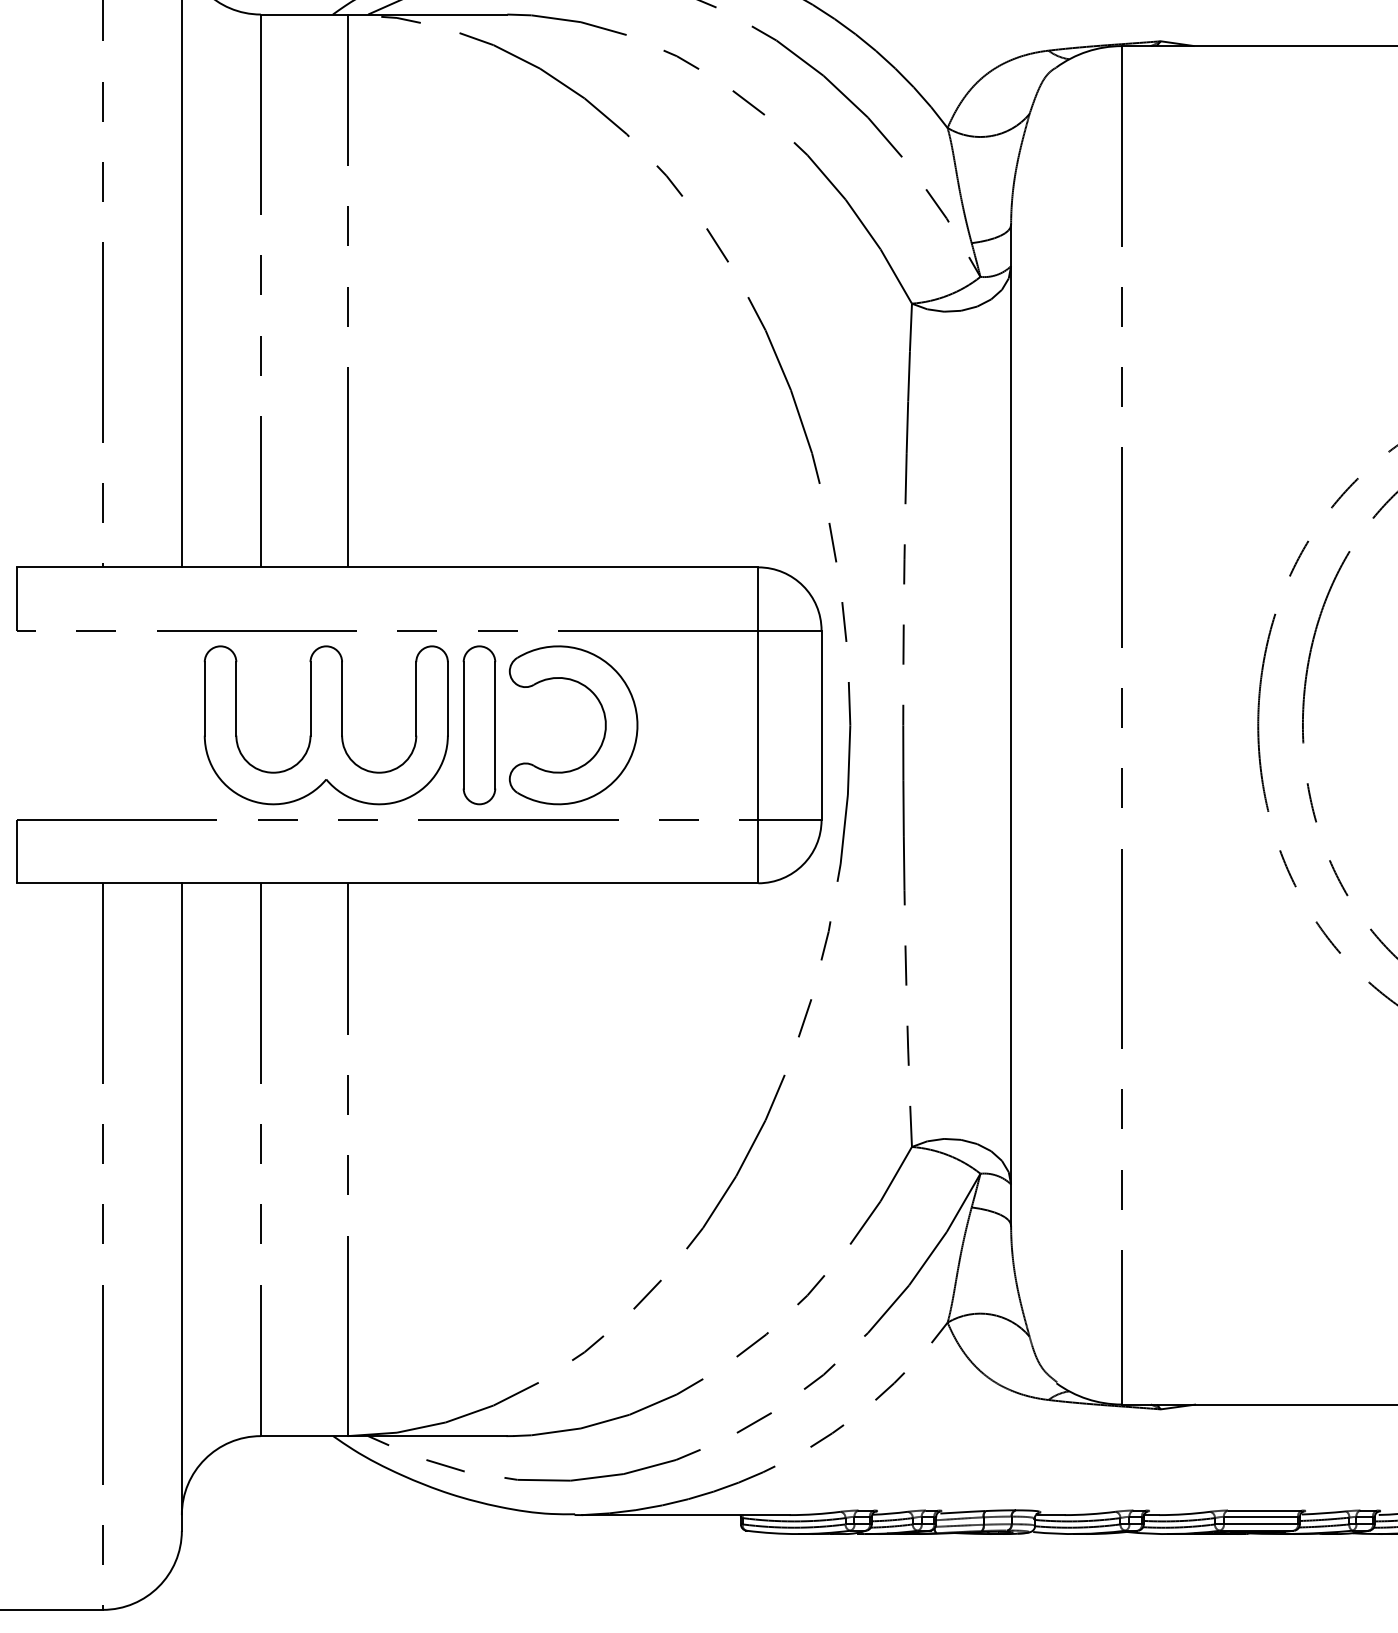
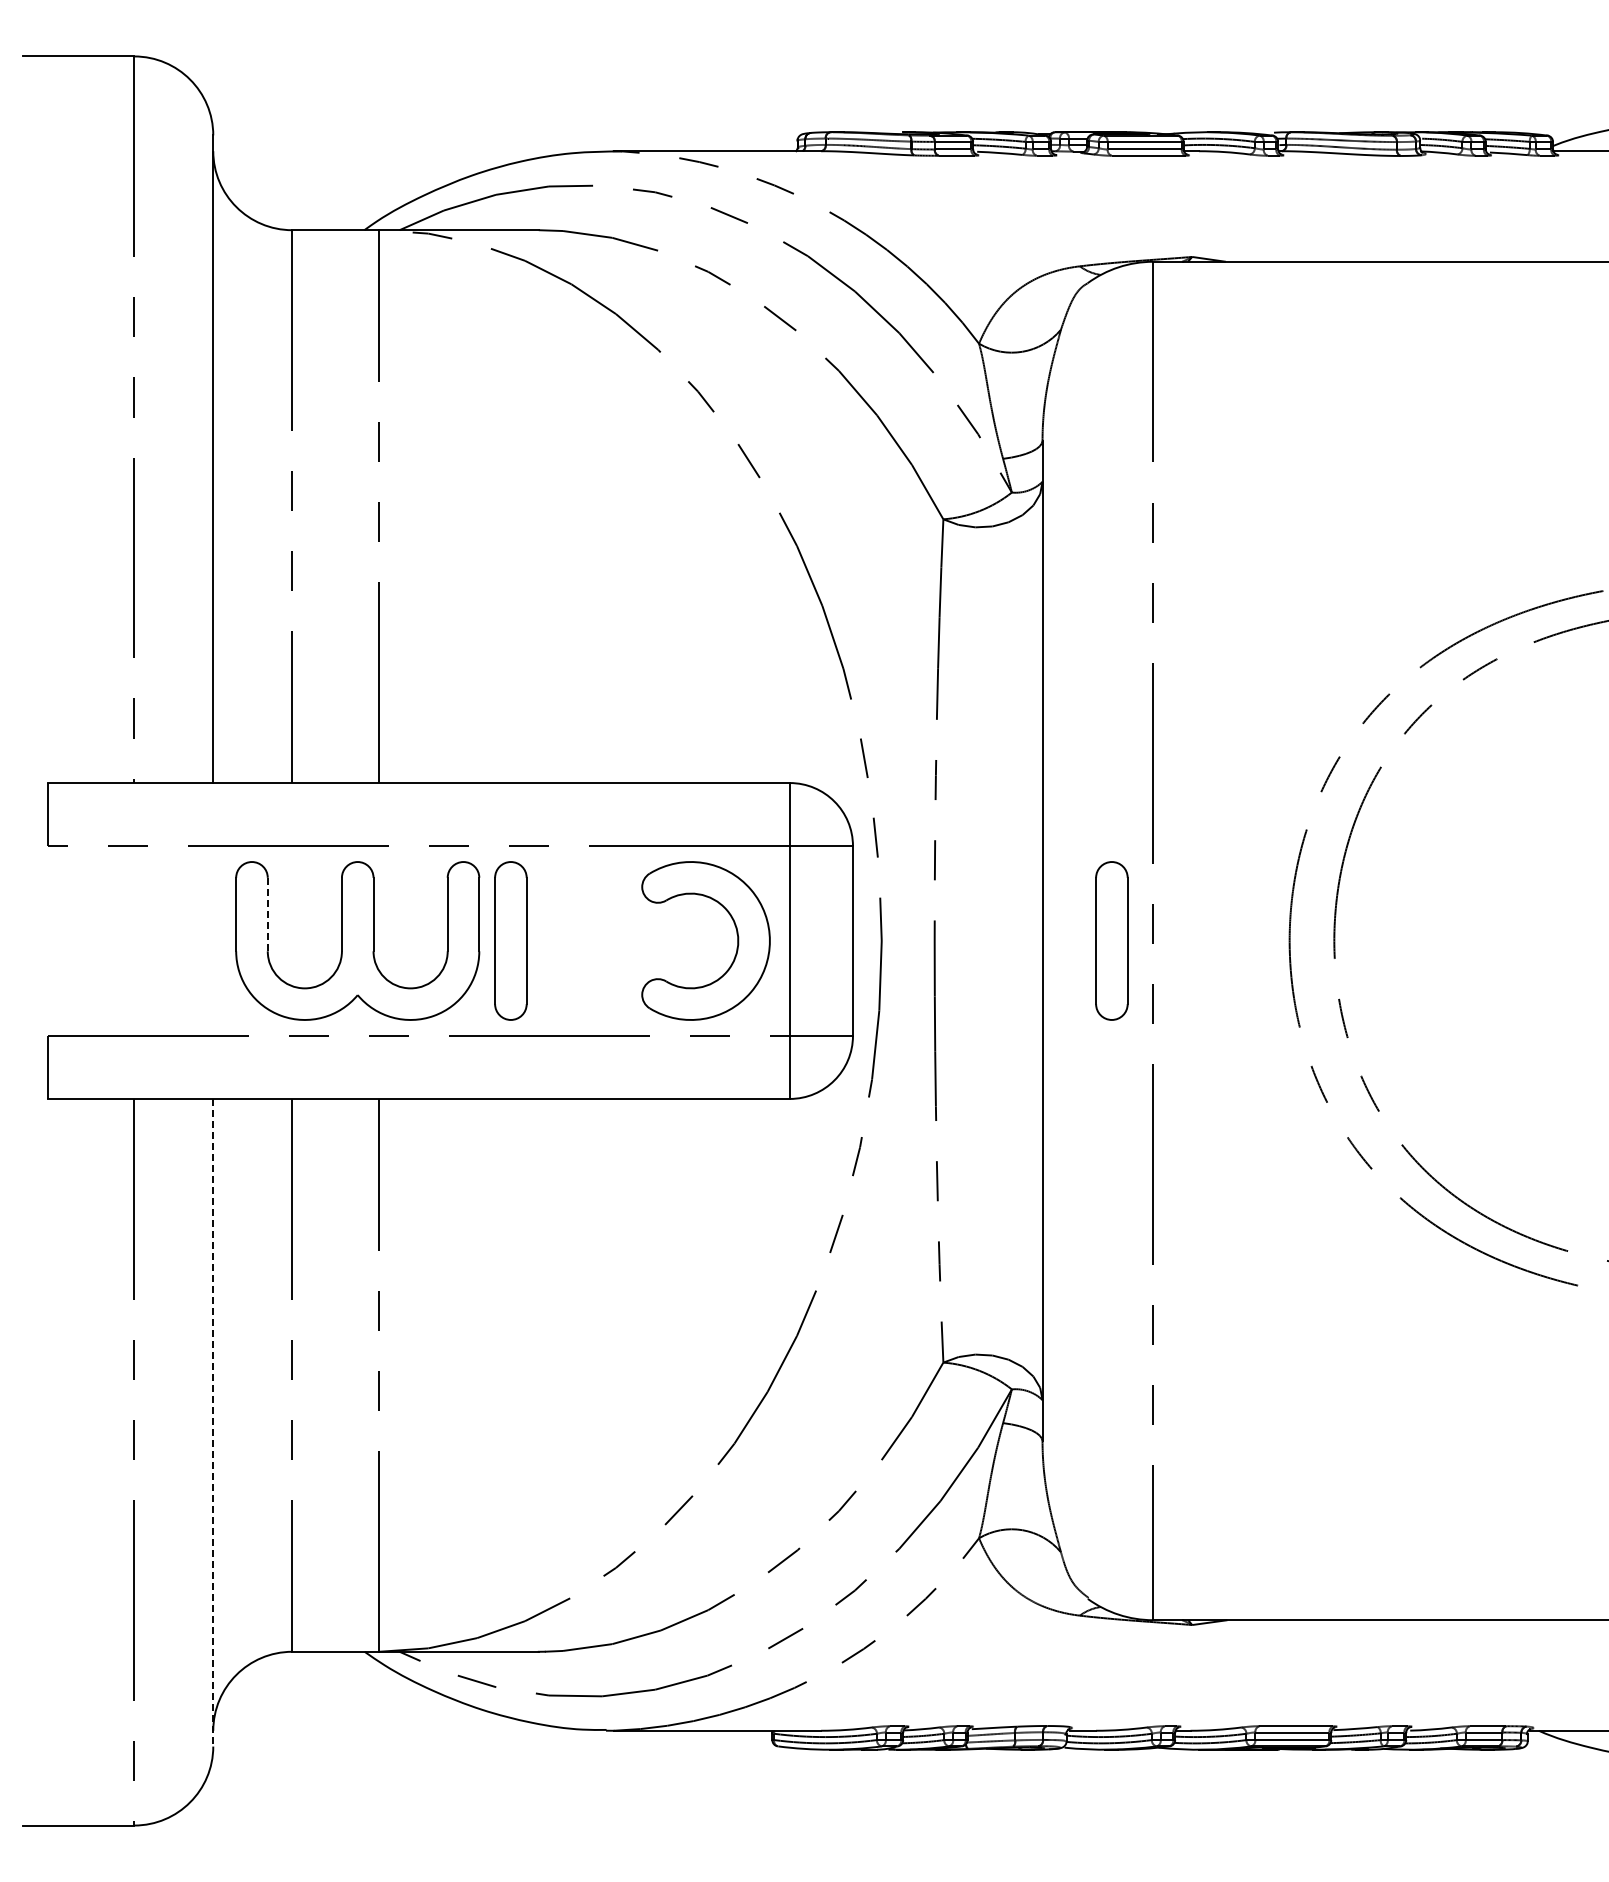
line: (236, 698) -> (267, 914), solid -> dashed
part: (604, 718) -> (736, 934), moved
part: (1080, 724) -> (1111, 940), added
line: (182, 1206) -> (213, 1422), solid -> dashed

